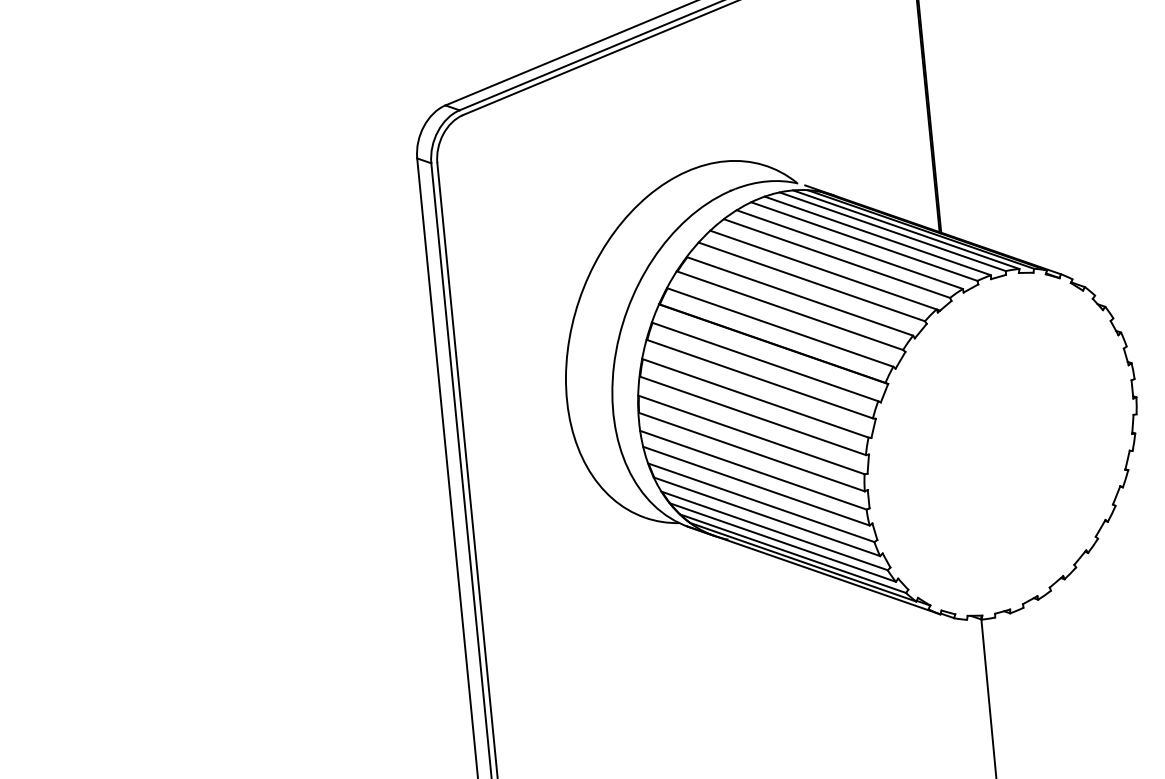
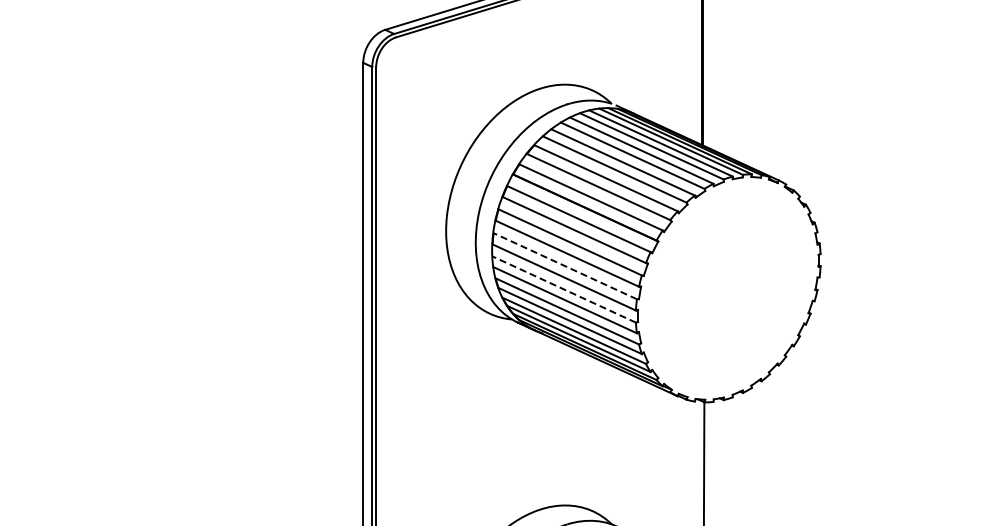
line: (750, 434) -> (564, 265), solid -> dashed
line: (752, 470) -> (563, 289), solid -> dashed

